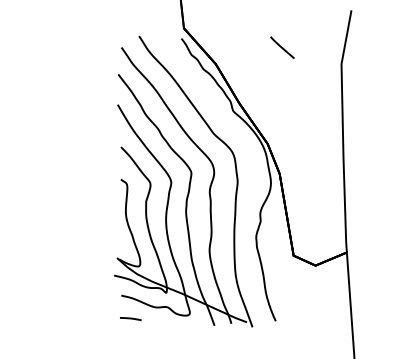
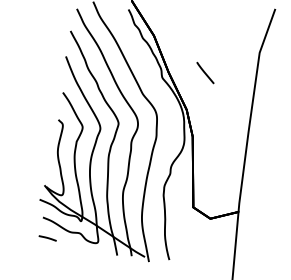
line: (282, 47) -> (205, 72), moved

